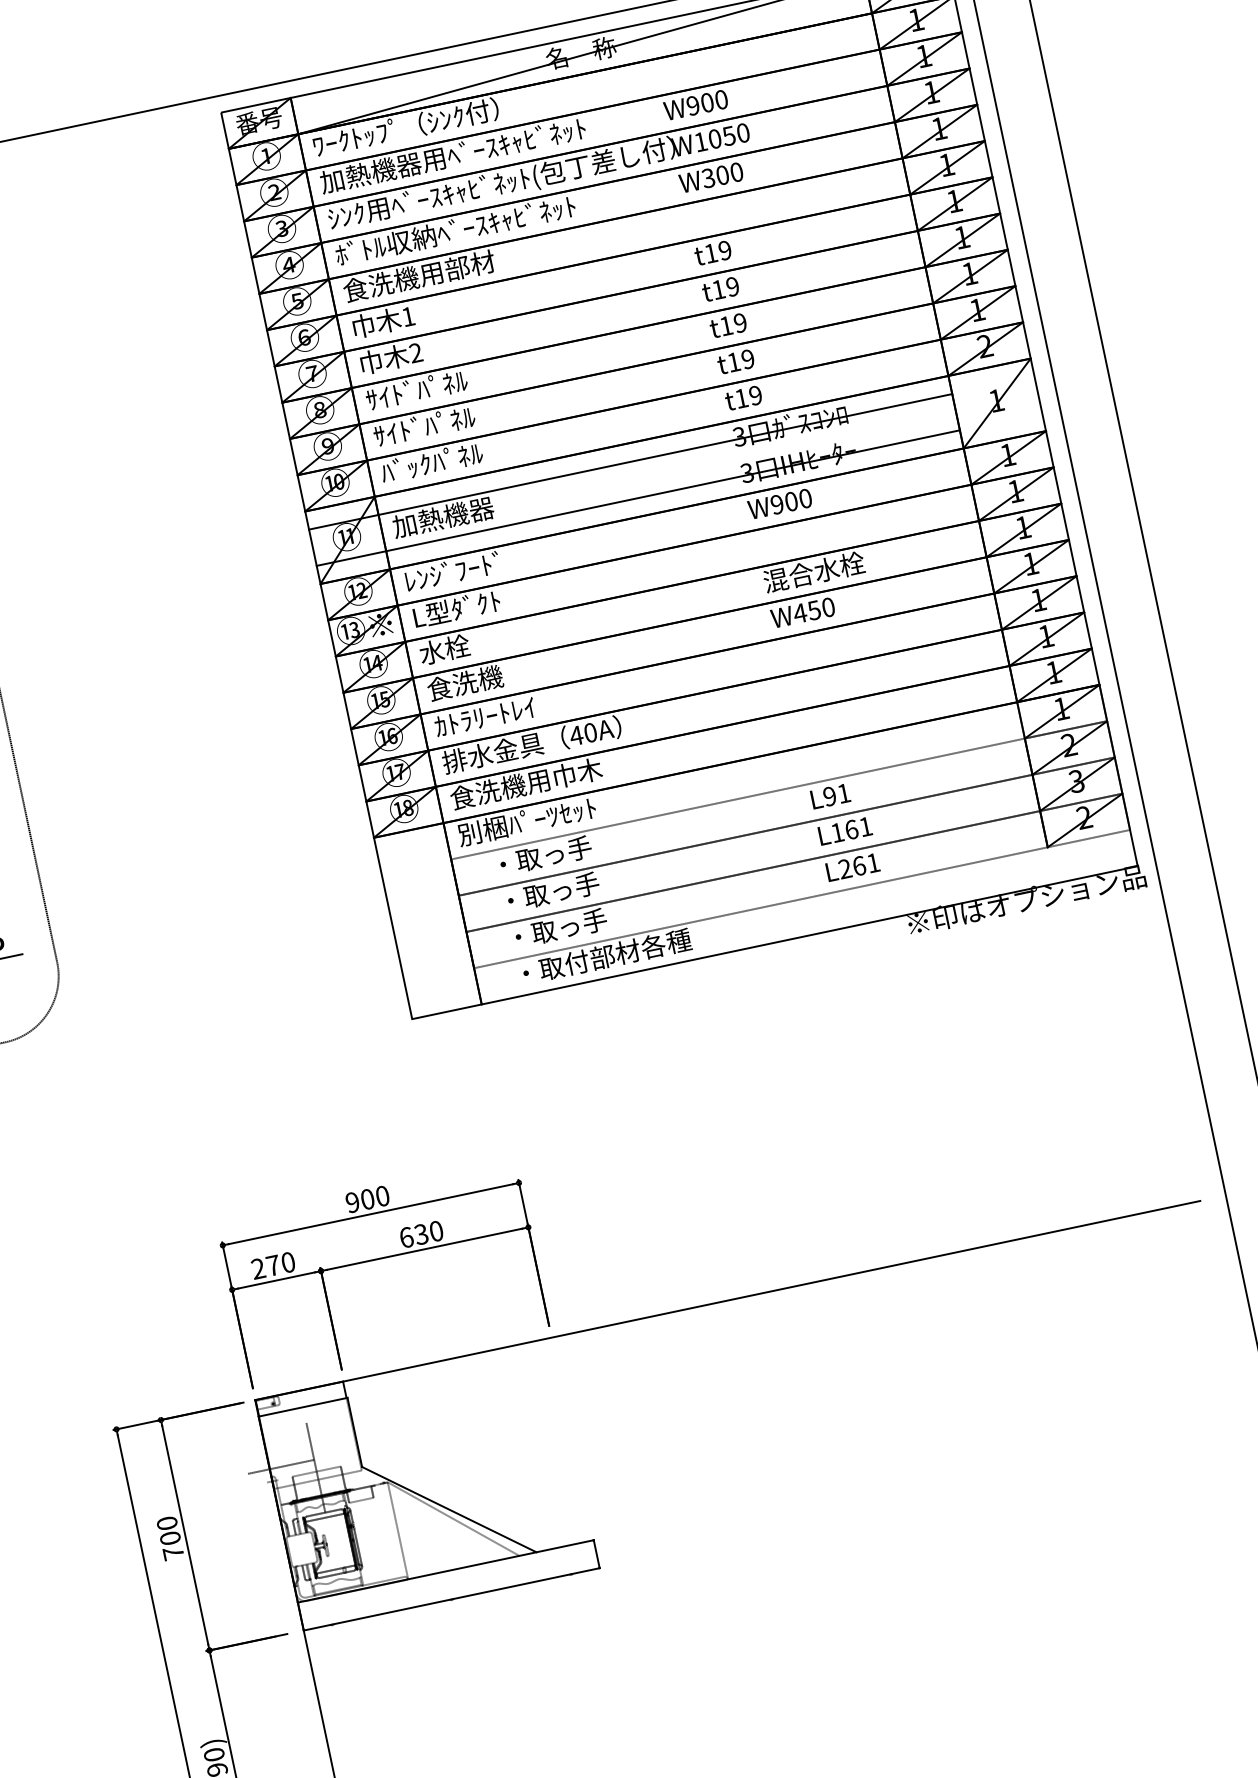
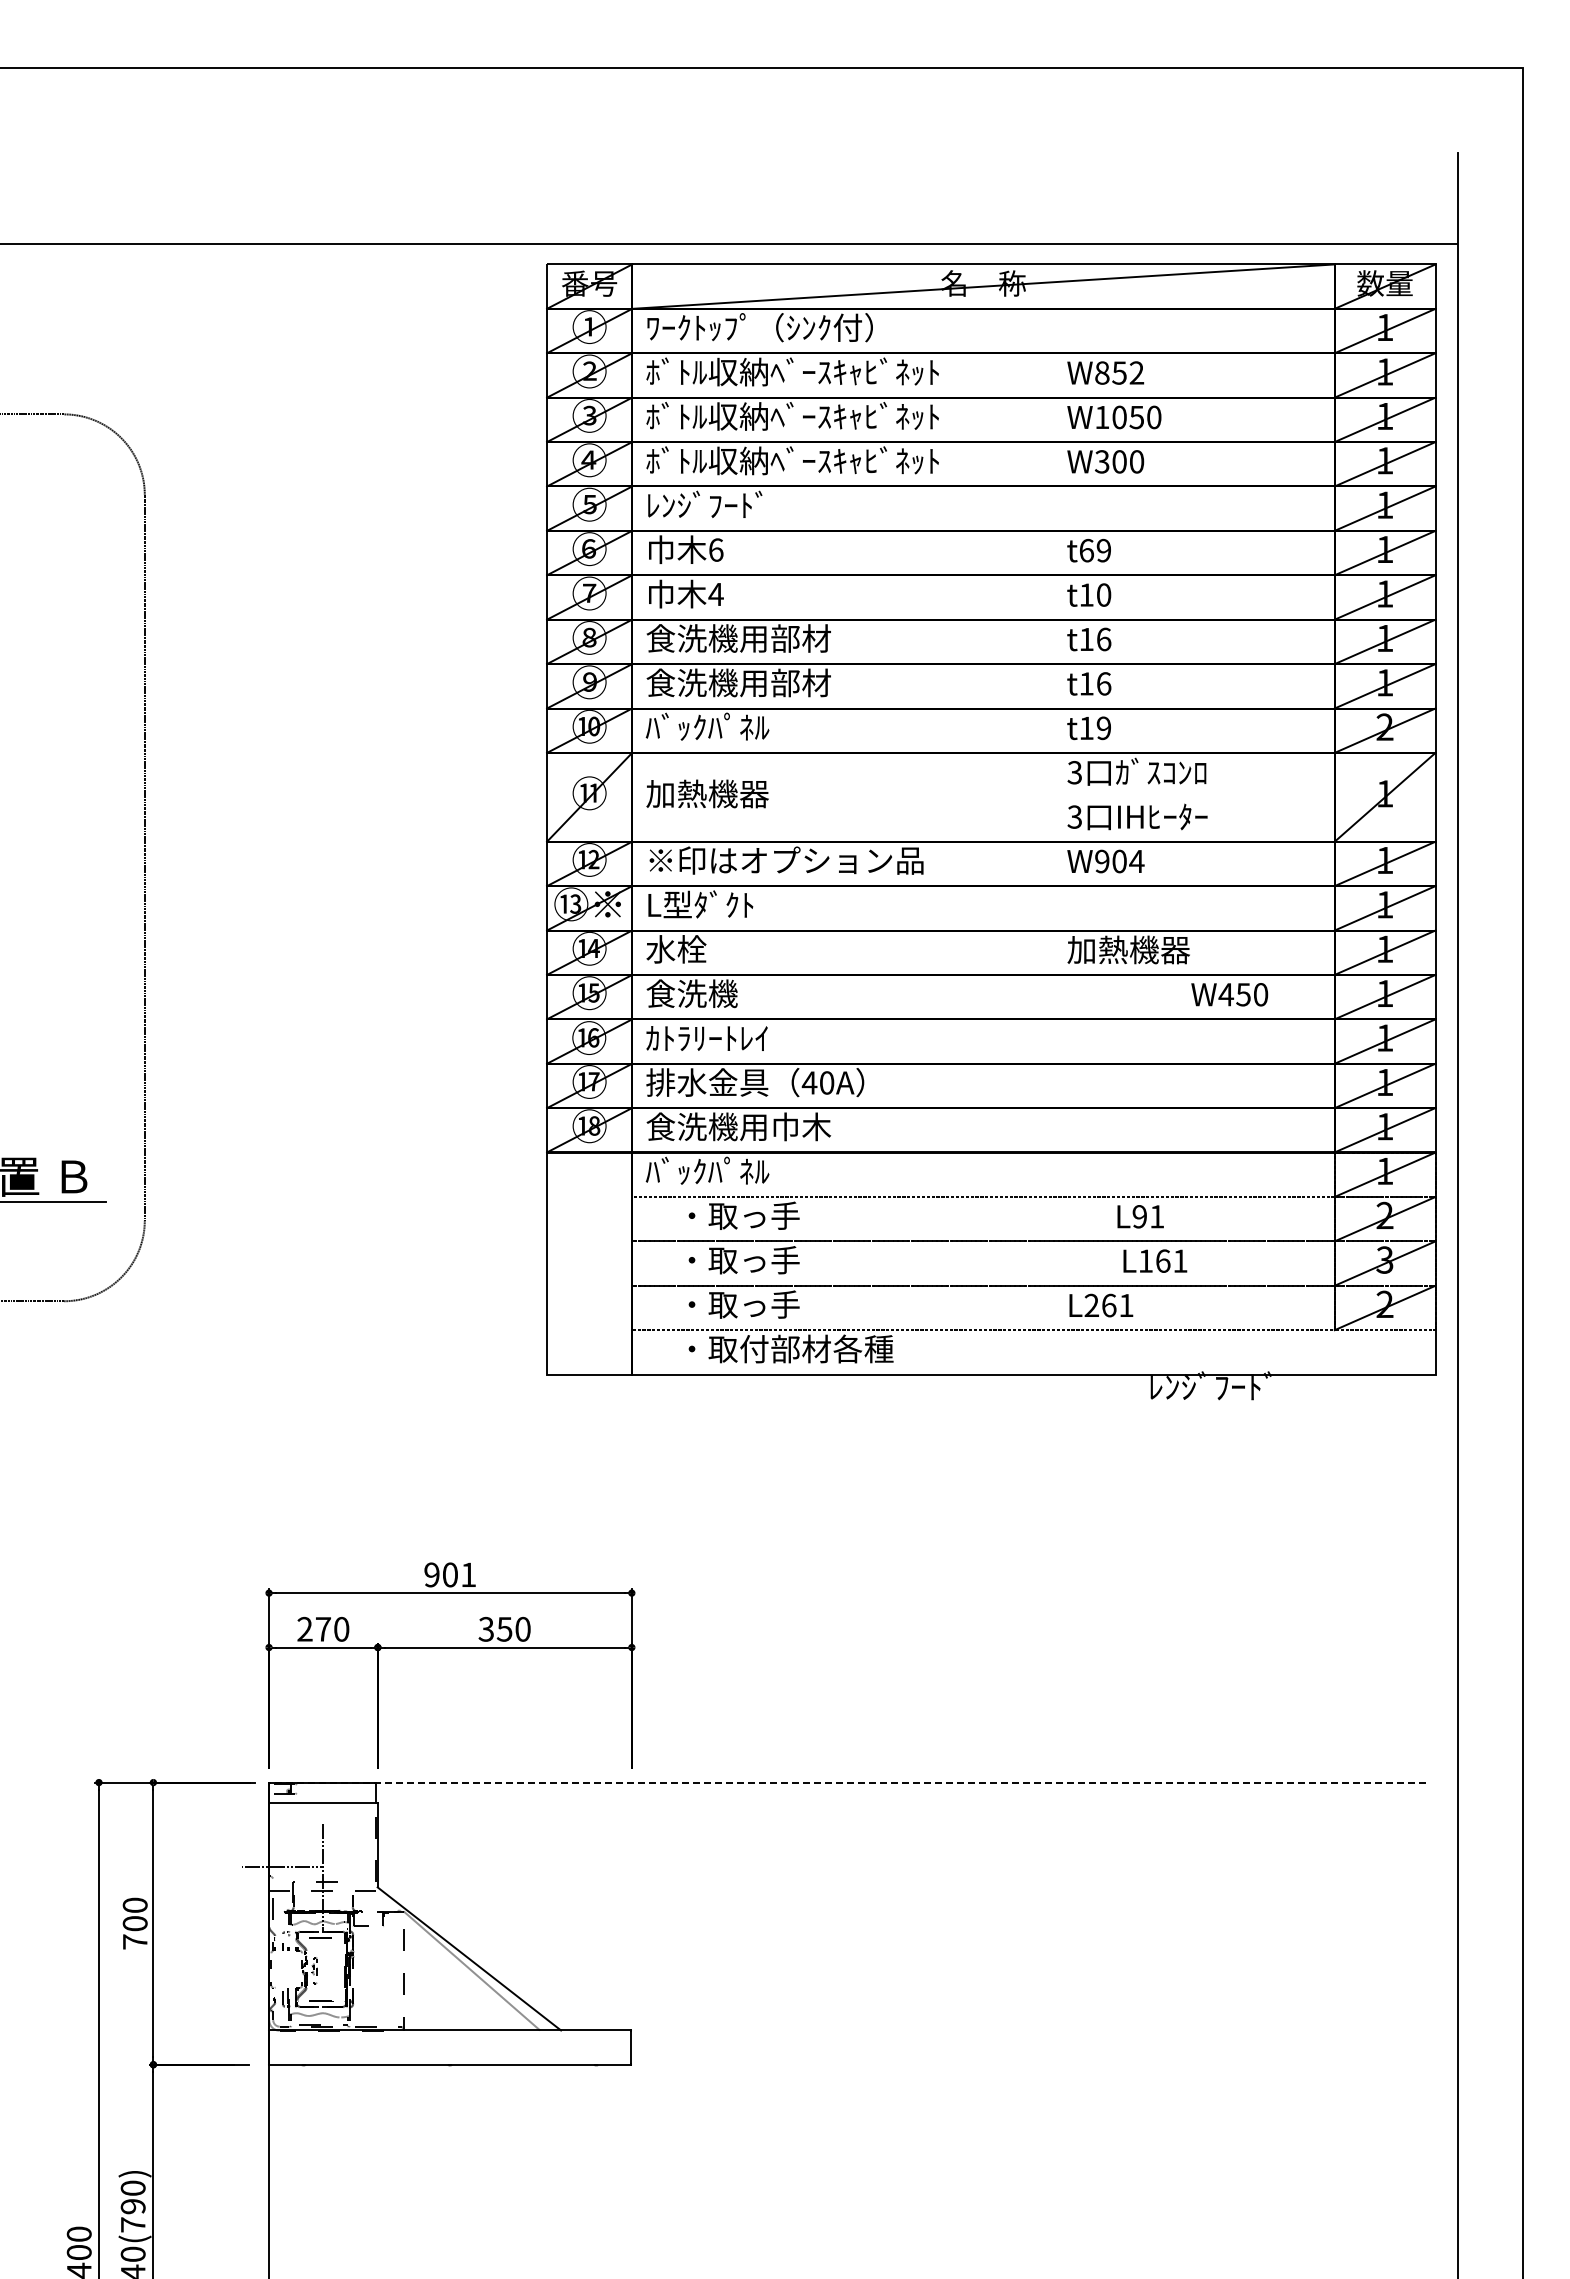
text: (707, 102) -> (1119, 372), W900 -> W852
text: (453, 155) -> (808, 371), 加熱機器用ﾍﾞｰｽｷｬﾋﾞﾈｯﾄ -> ﾎﾞﾄﾙ収納ﾍﾞｰｽｷｬﾋﾞﾈｯﾄ
text: (501, 184) -> (857, 417), ｼﾝｸ用ﾍﾞｰｽｷｬﾋﾞﾈｯﾄ(包丁差し付） -> ﾎﾞﾄﾙ収納ﾍﾞｰｽｷｬﾋﾞﾈｯﾄ
text: (710, 253) -> (1086, 550), t19 -> t69
text: (418, 275) -> (738, 504), 食洗機用部材 -> ﾚﾝｼﾞﾌｰﾄﾞ
text: (732, 286) -> (1103, 594), t19 -> t10
text: (408, 316) -> (716, 549), 1 -> 6
text: (740, 323) -> (1103, 639), t19 -> t16
text: (415, 352) -> (715, 593), 2 -> 4
text: (747, 359) -> (1103, 683), t19 -> t16
text: (441, 384) -> (738, 637), ｻｲﾄﾞﾊﾟﾈﾙ -> 食洗機用部材
text: (449, 421) -> (738, 682), ｻｲﾄﾞﾊﾟﾈﾙ -> 食洗機用部材
line: (630, 462) -> (940, 775), removed
line: (637, 498) -> (940, 819), removed
text: (805, 498) -> (1136, 861), W900 -> W904
text: (518, 558) -> (785, 860), ﾚﾝｼﾞﾌｰﾄﾞ -> ※印はオプション品
text: (813, 571) -> (1128, 949), 混合水栓 -> 加熱機器
text: (802, 612) -> (1229, 994), moved
text: (830, 796) -> (1140, 1216), moved
text: (526, 821) -> (729, 1170), 別梱ﾊﾟｰﾂｾｯﾄ -> ﾊﾞｯｸﾊﾟﾈﾙ
text: (845, 830) -> (1155, 1260), moved
text: (1026, 899) -> (1296, 1386), ※印はオプション品 -> ﾚﾝｼﾞﾌｰﾄﾞ
text: (382, 1195) -> (468, 1574), 900 -> 901
text: (413, 1235) -> (495, 1628), 630 -> 350
line: (727, 1300) -> (847, 1782), solid -> dashed

